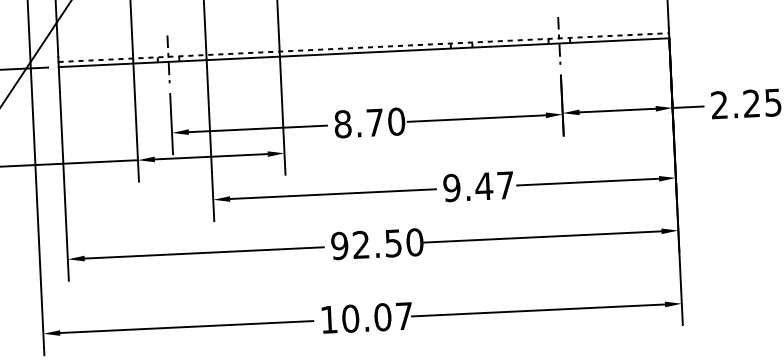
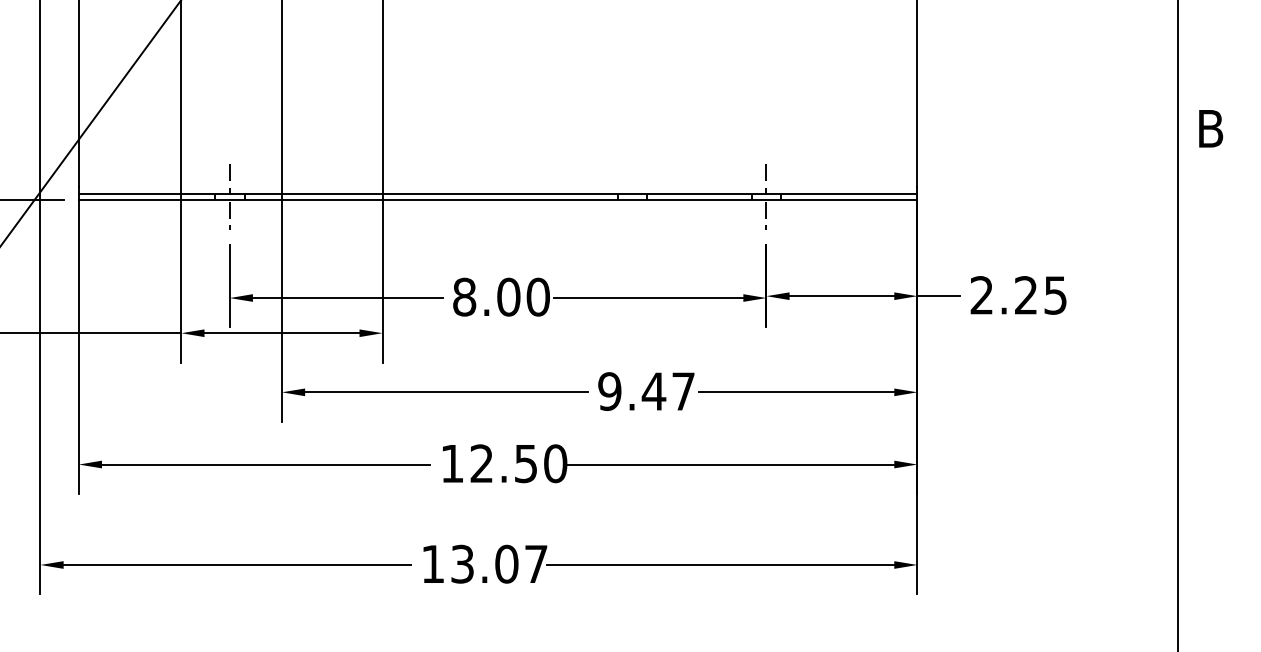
line: (364, 47) -> (498, 193), dashed -> solid
text: (374, 122) -> (508, 296), 8.70 -> 8.00
text: (339, 245) -> (451, 463), 92.50 -> 12.50
text: (350, 318) -> (462, 563), 10.07 -> 13.07

